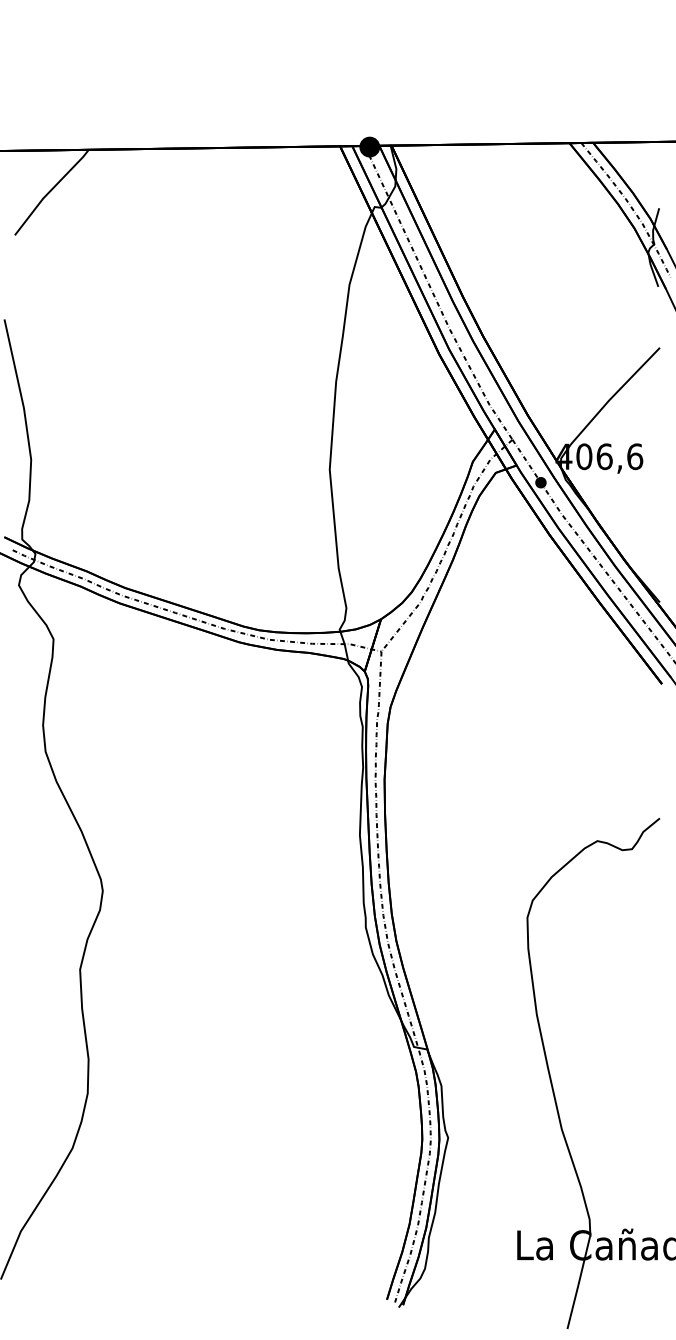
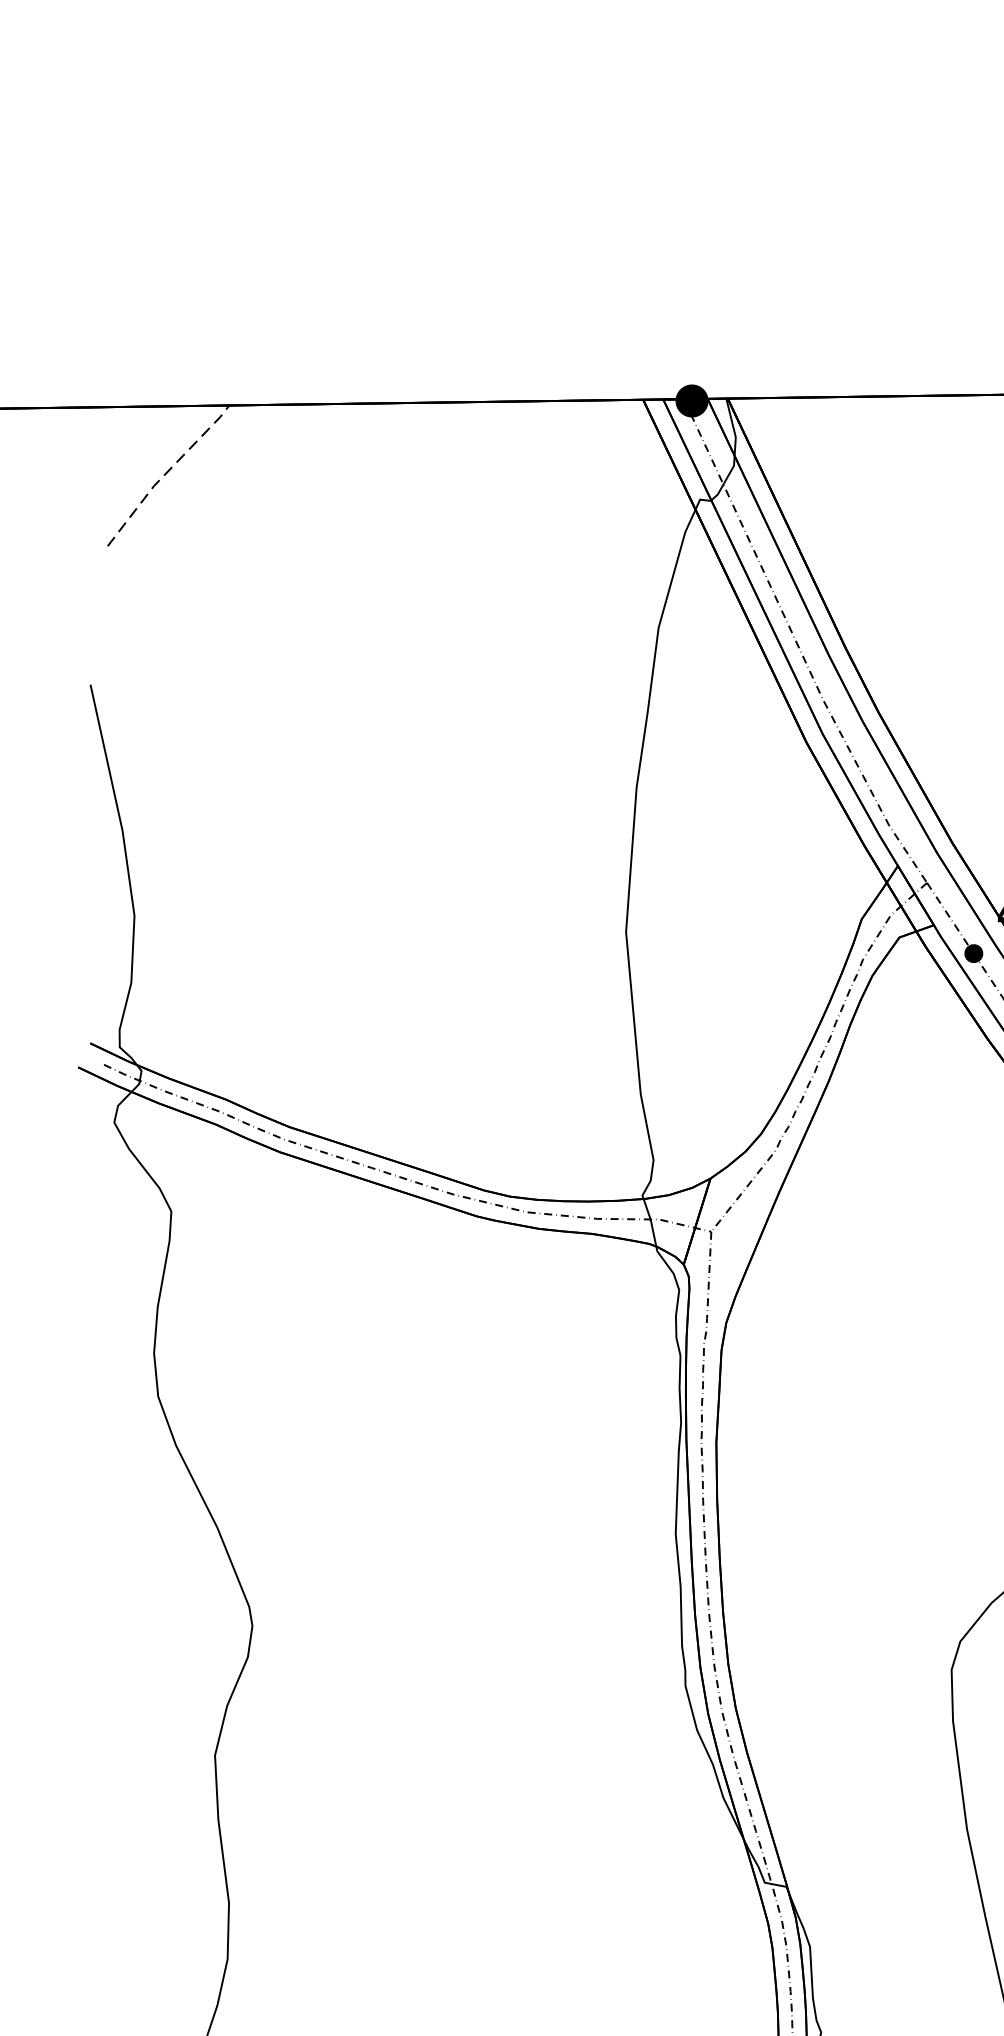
line: (50, 190) -> (166, 472), solid -> dashed

